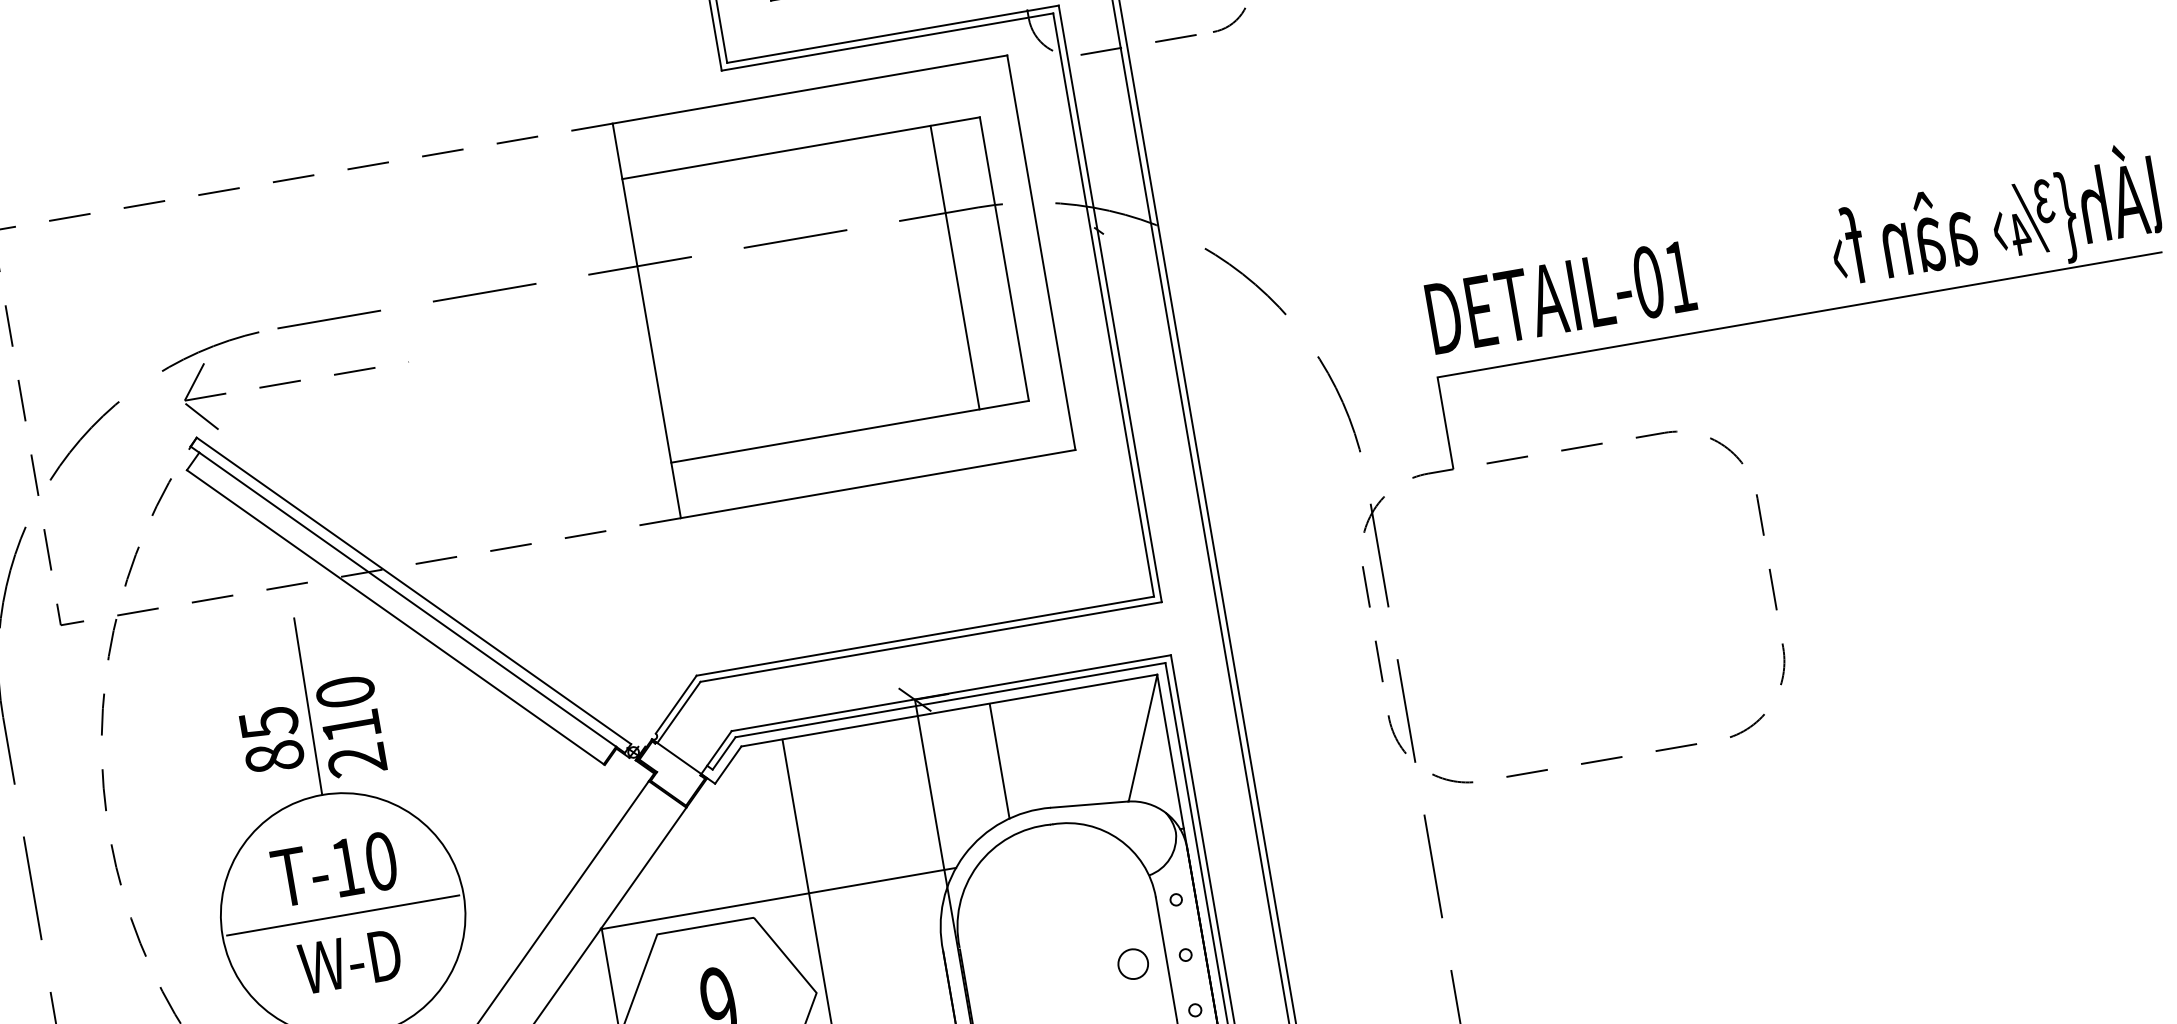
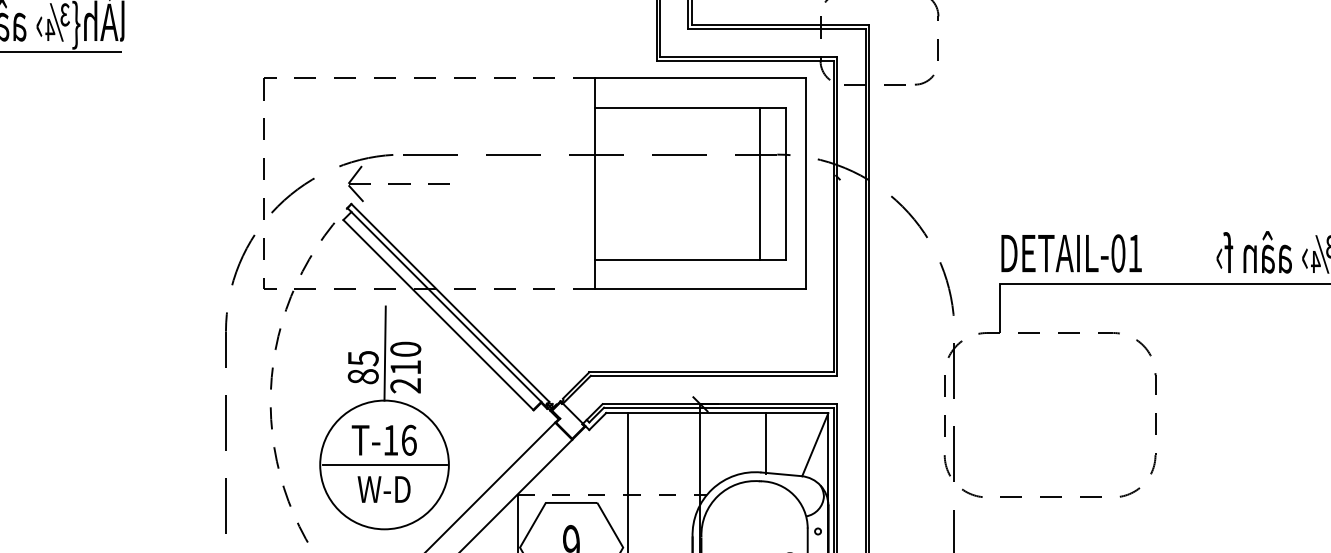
line: (998, 760) -> (765, 443), moved
text: (379, 860) -> (408, 439), T-10 -> T-16
line: (777, 899) -> (611, 495), solid -> dashed

